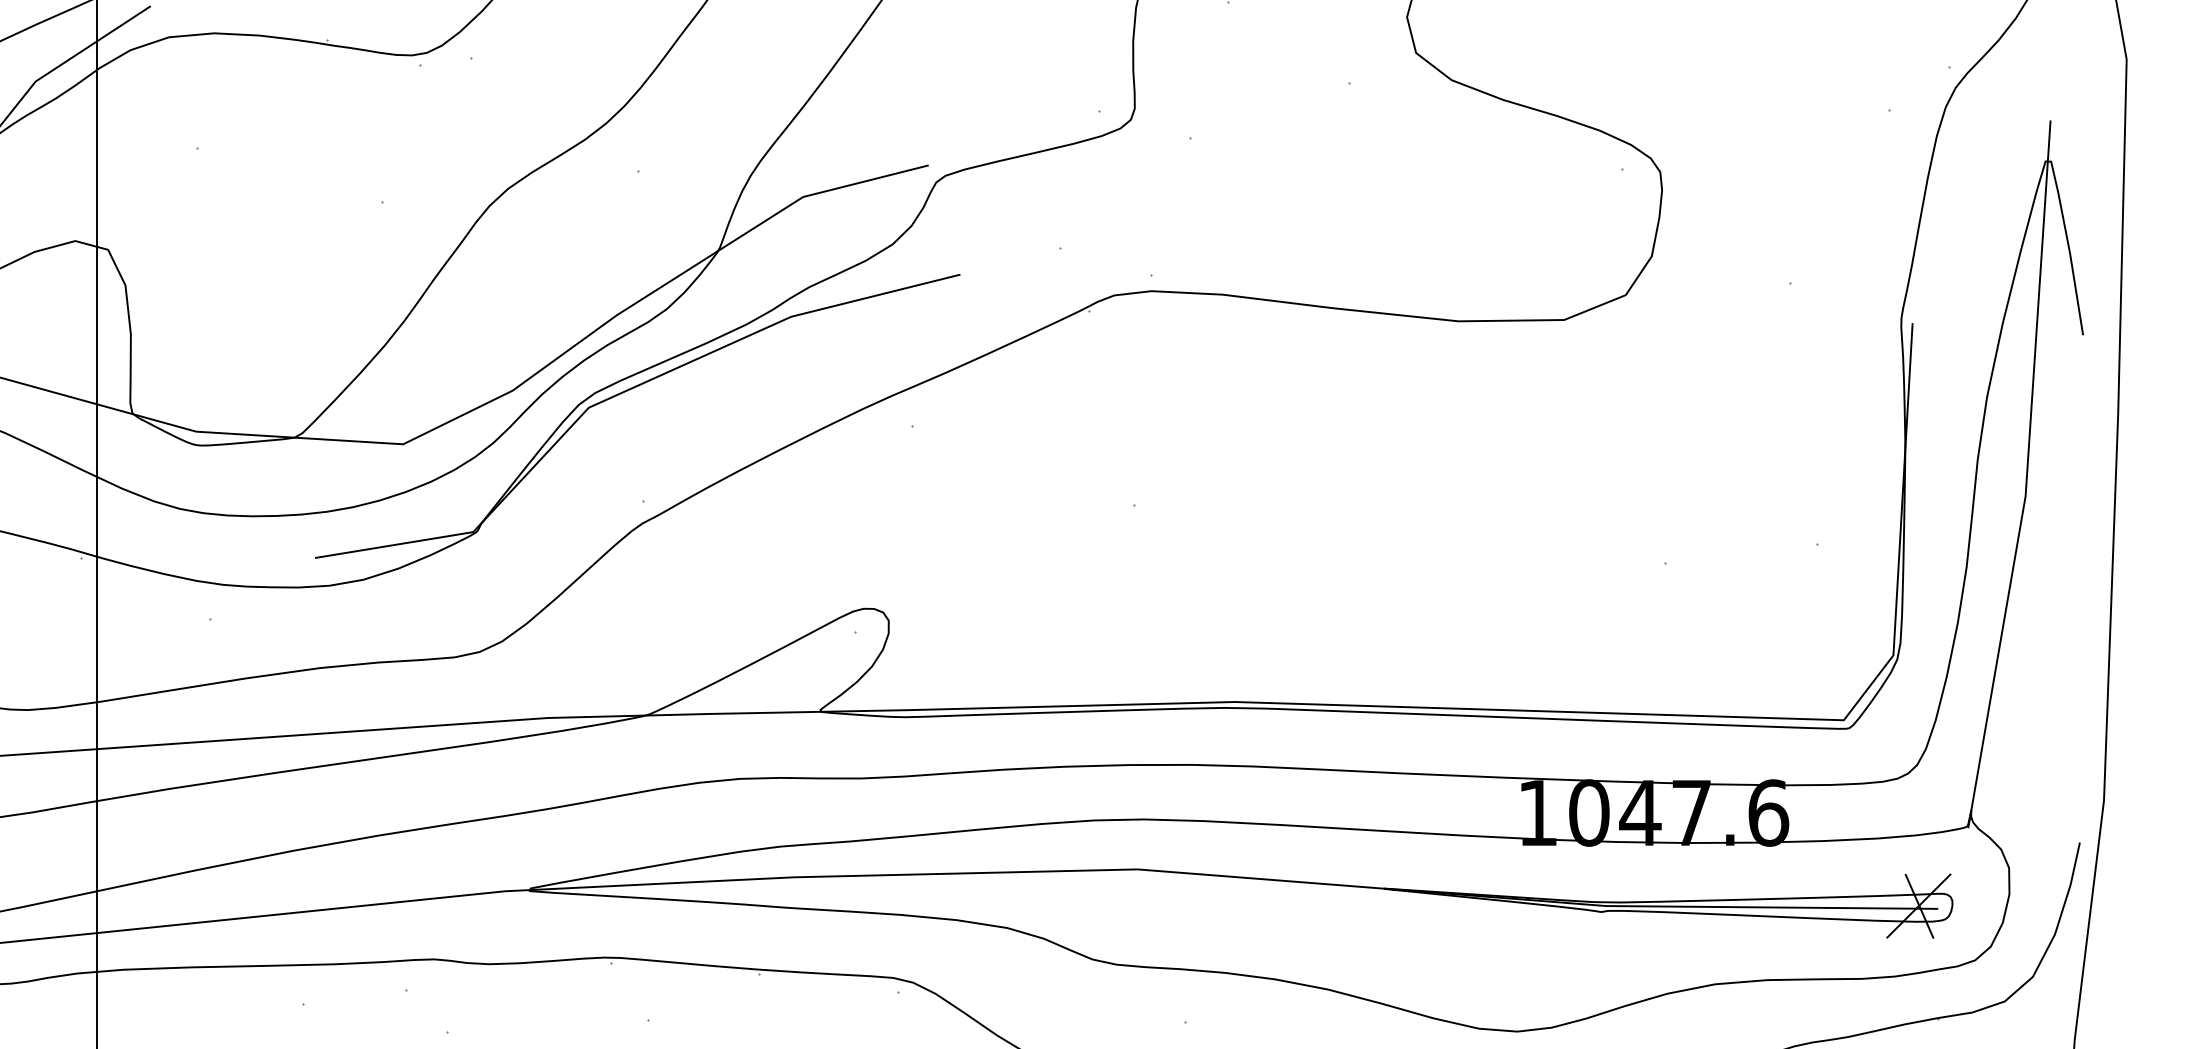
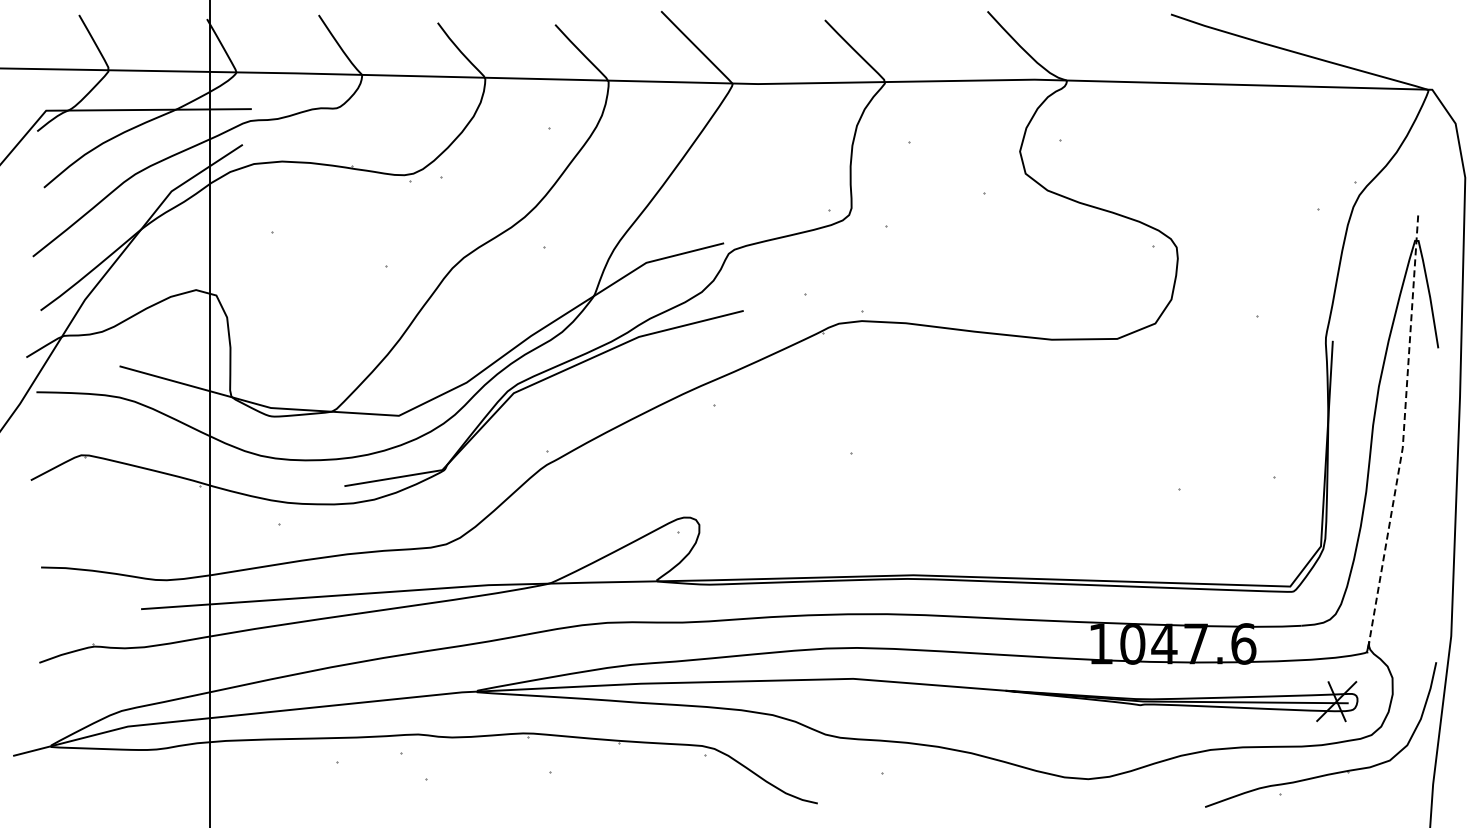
line: (2026, 477) -> (1403, 436), solid -> dashed

